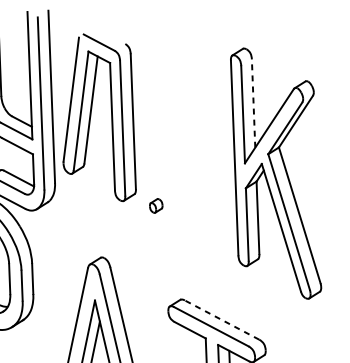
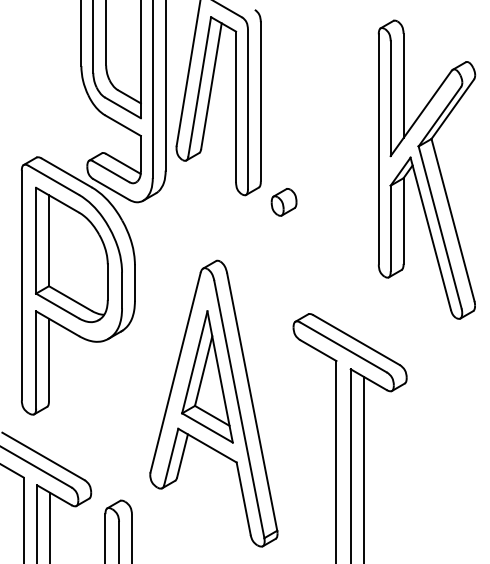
line: (253, 103) -> (403, 85), dashed -> solid
part: (155, 206) -> (283, 202), size x1.67
line: (222, 320) -> (356, 340), dashed -> solid

